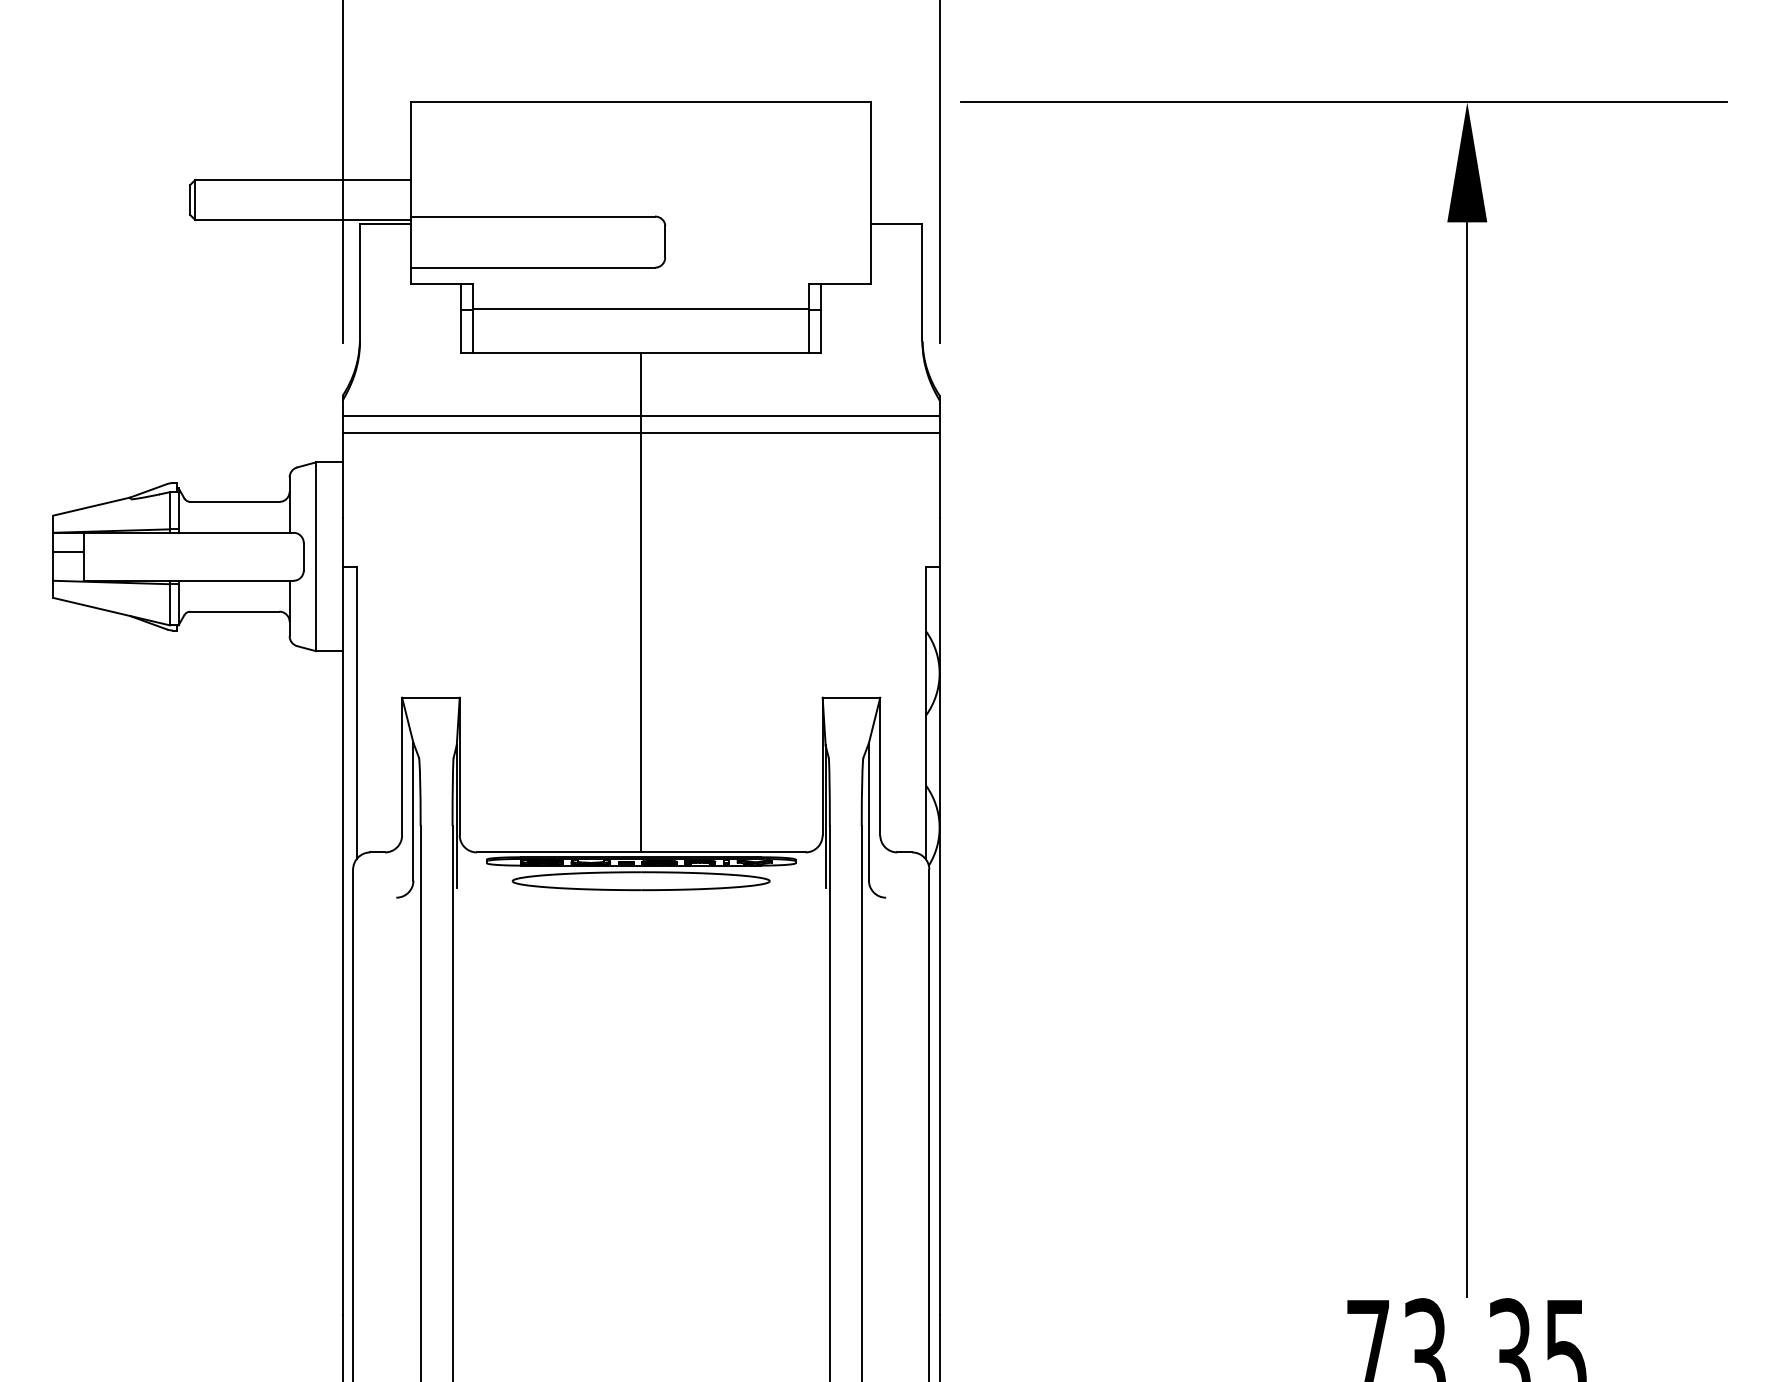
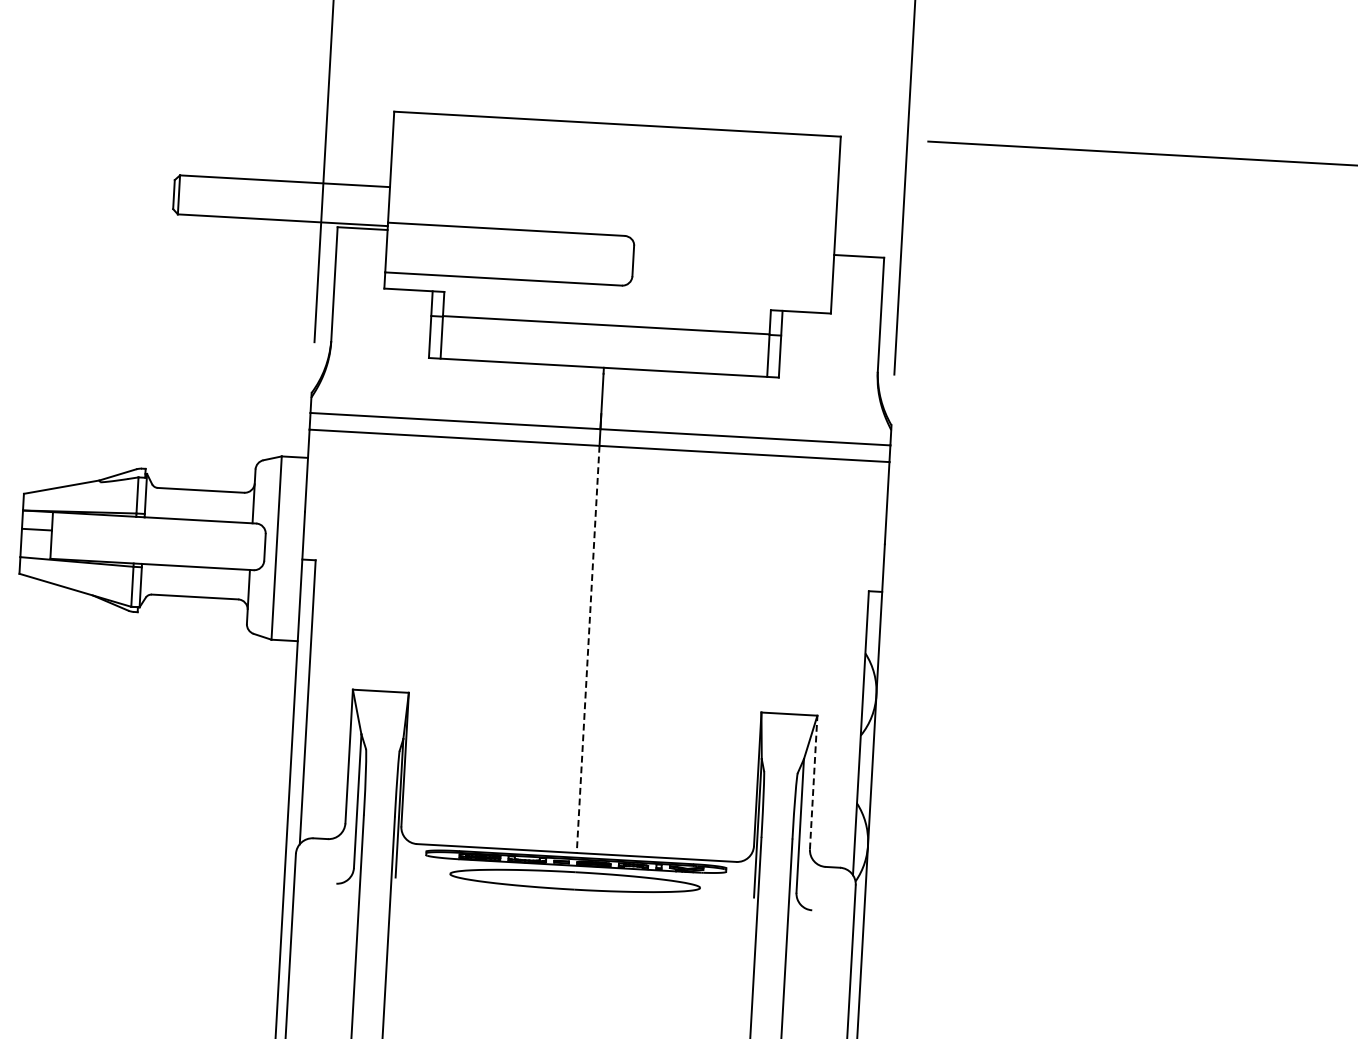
line: (641, 642) -> (588, 649), solid -> dashed
line: (880, 766) -> (813, 782), solid -> dashed

